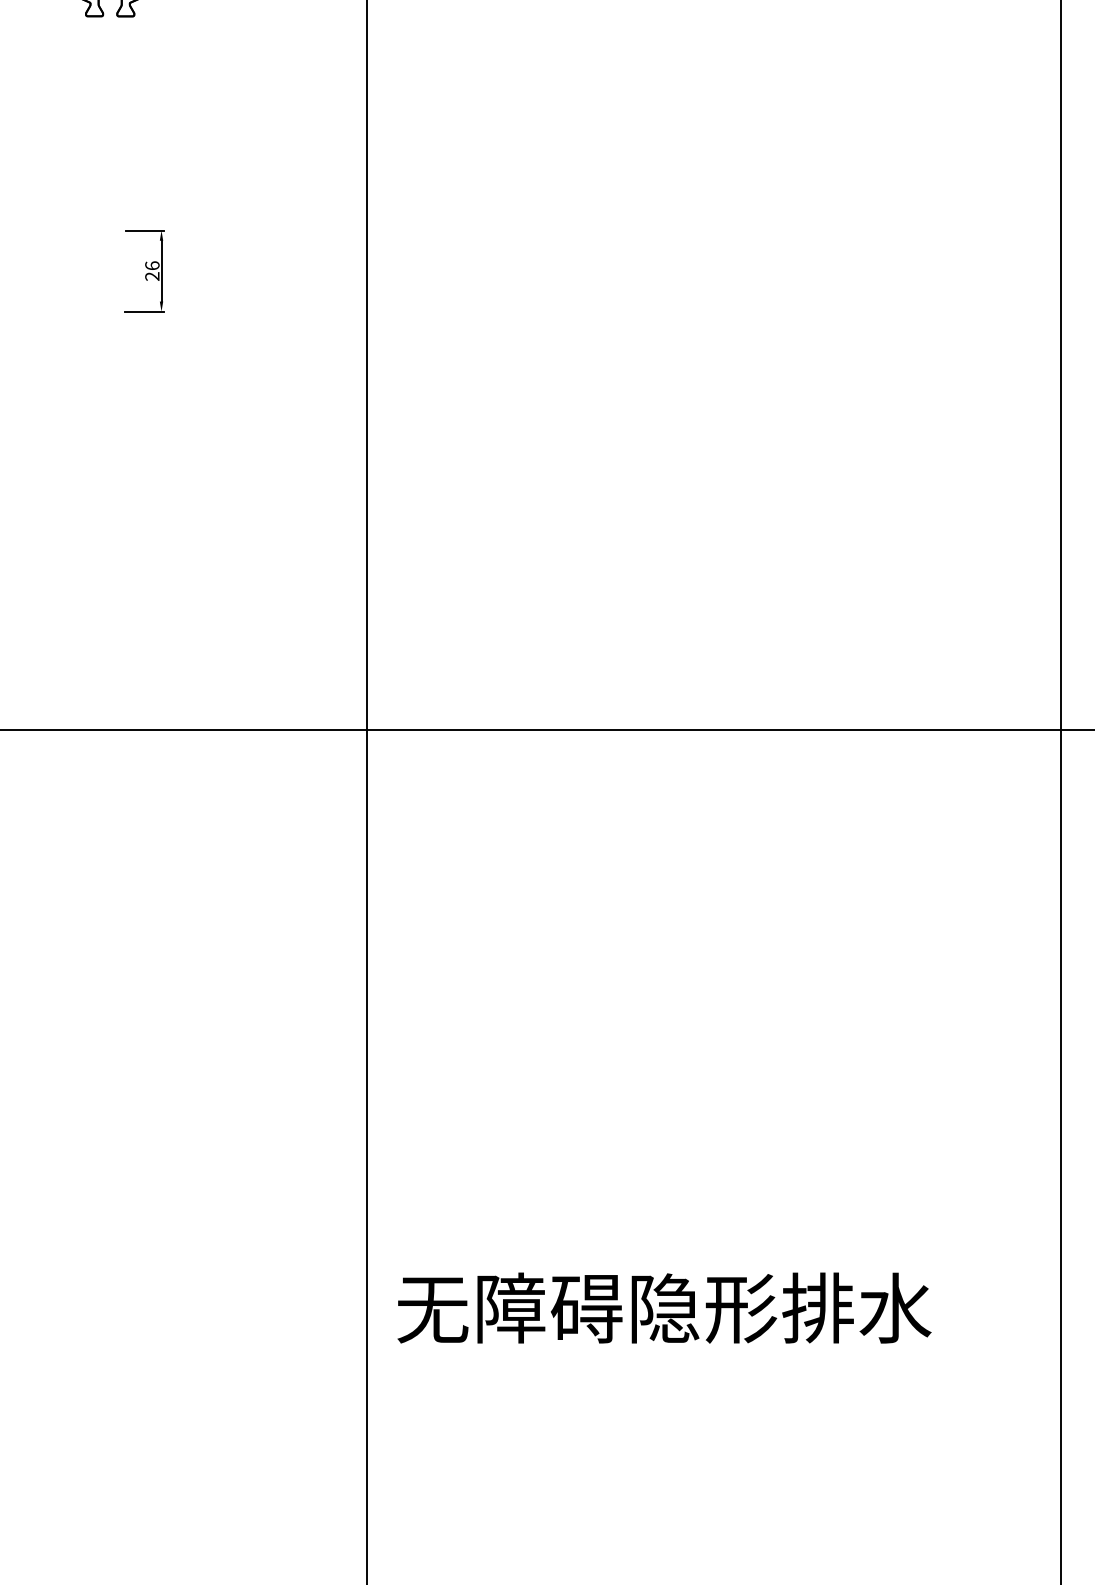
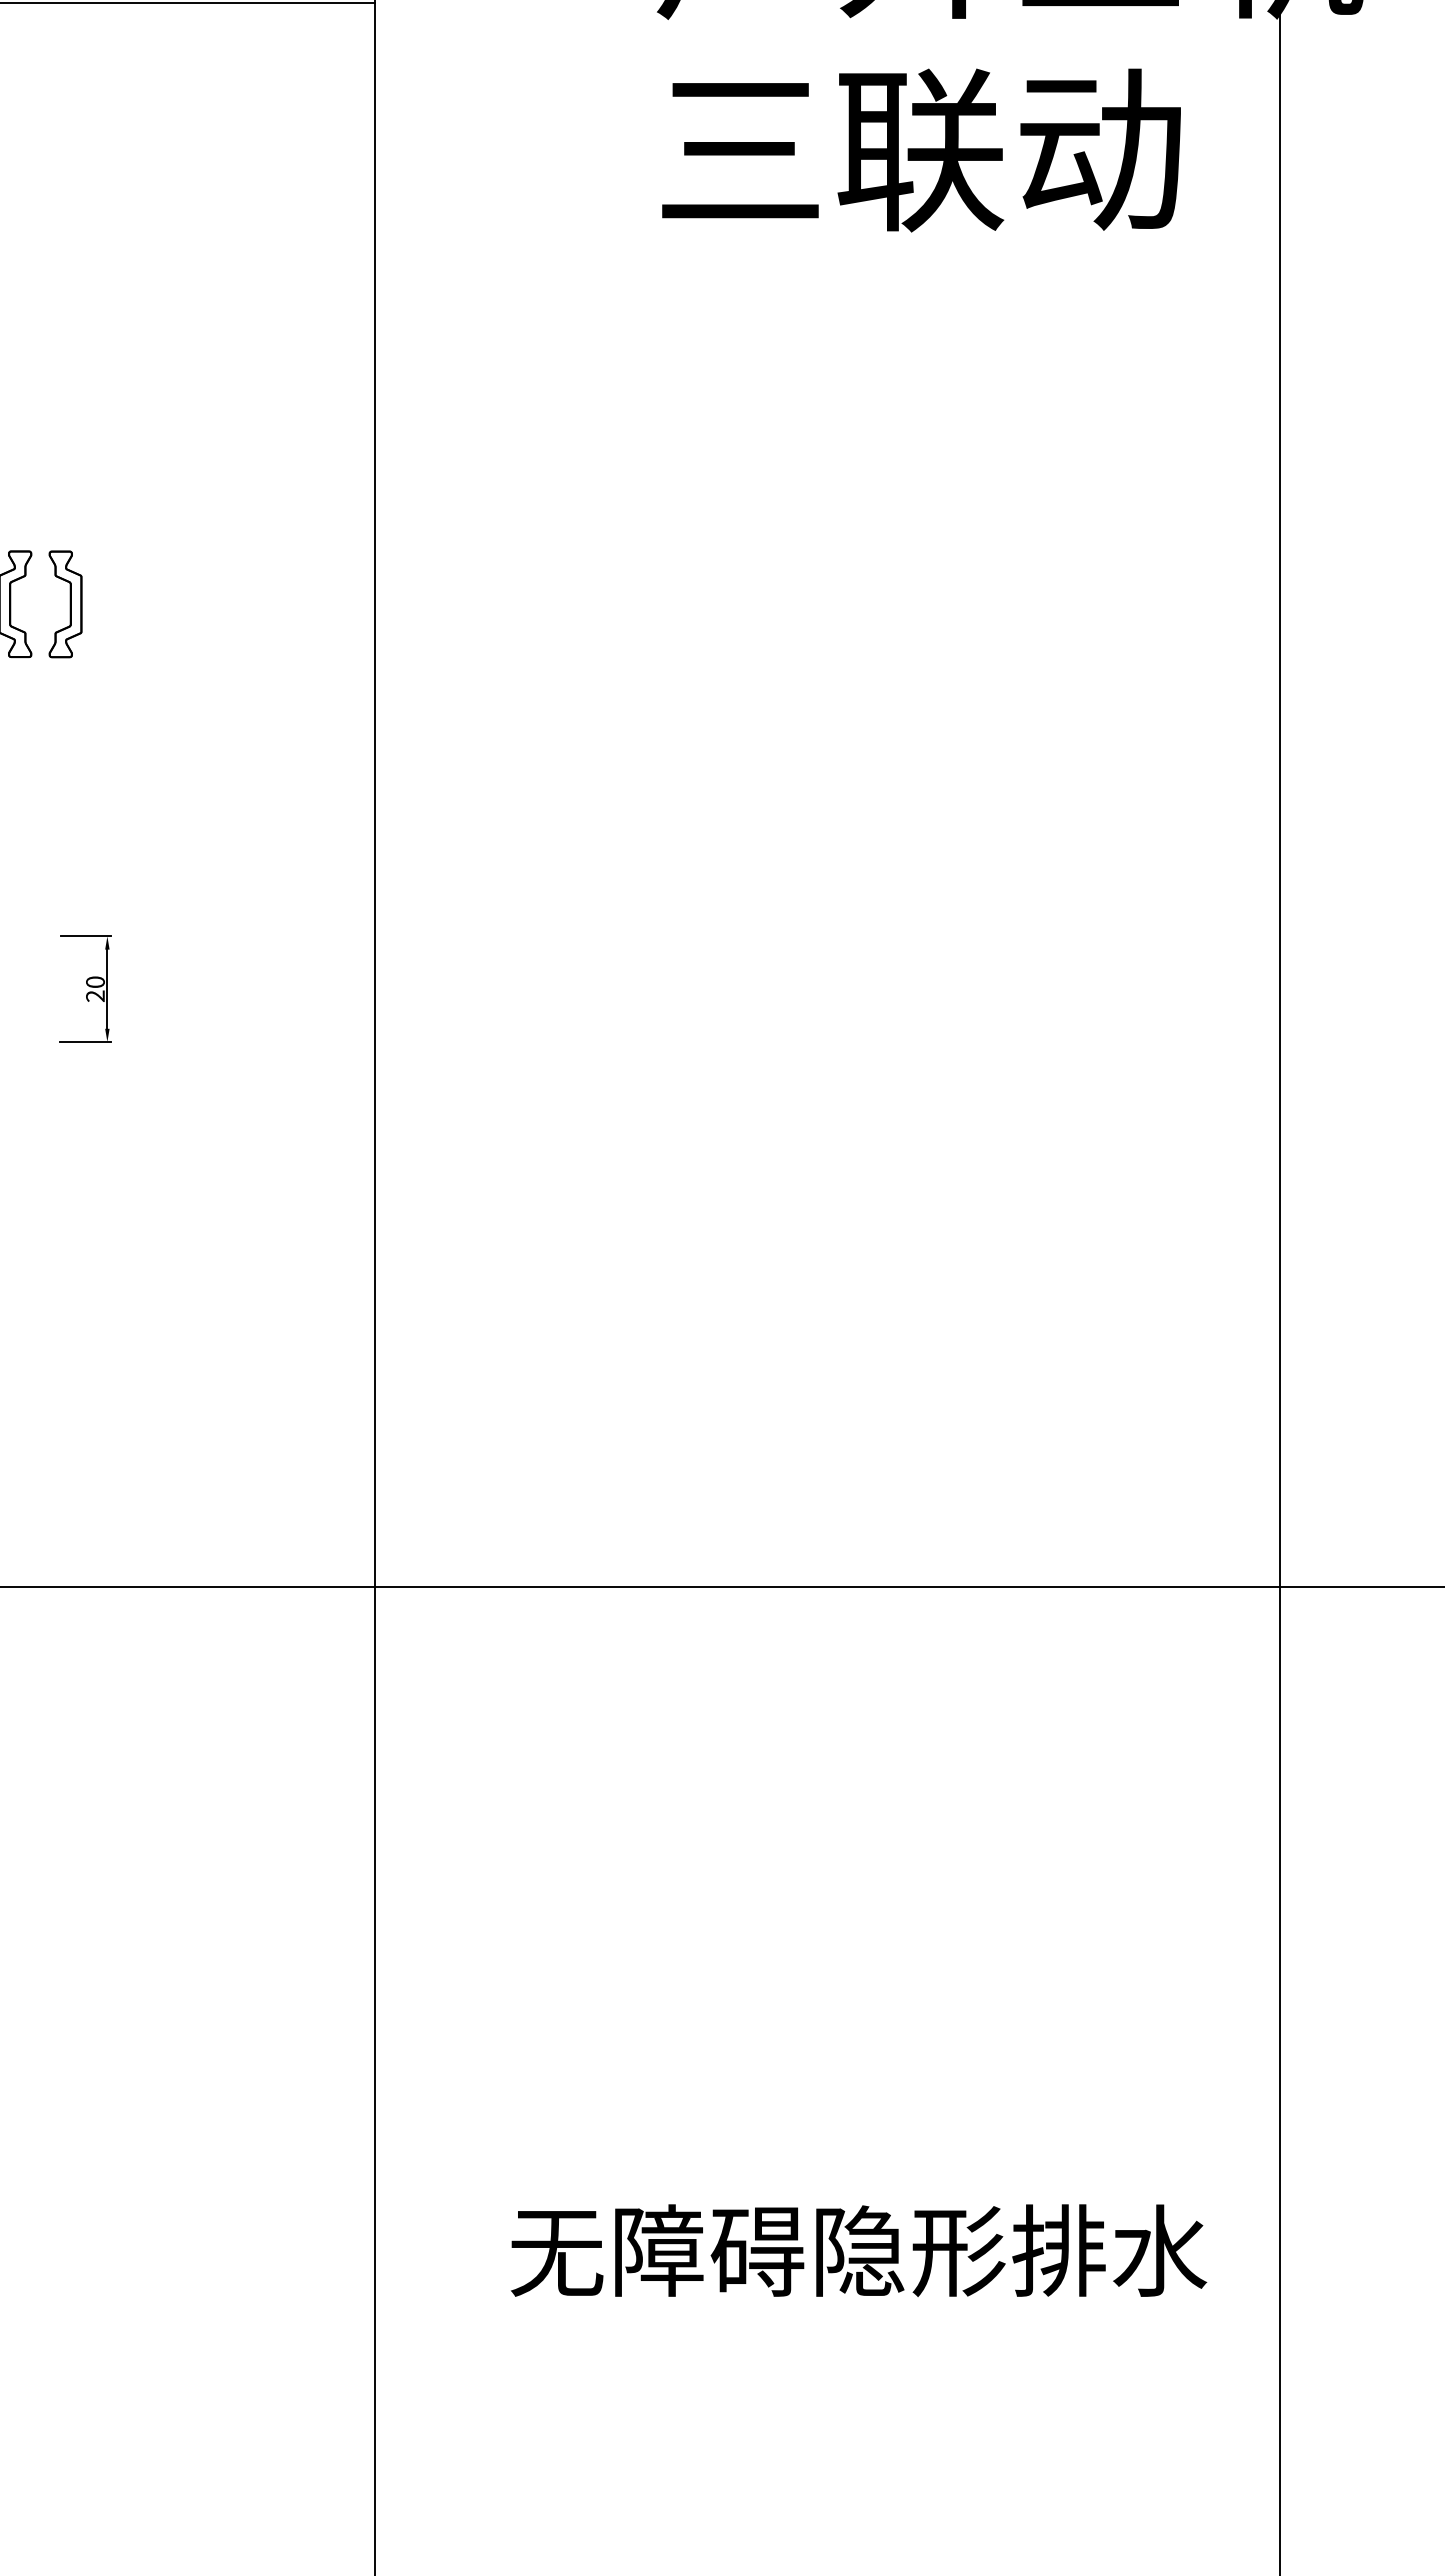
text: (152, 265) -> (95, 981), 26 -> 20
text: (664, 1307) -> (858, 2250), moved

